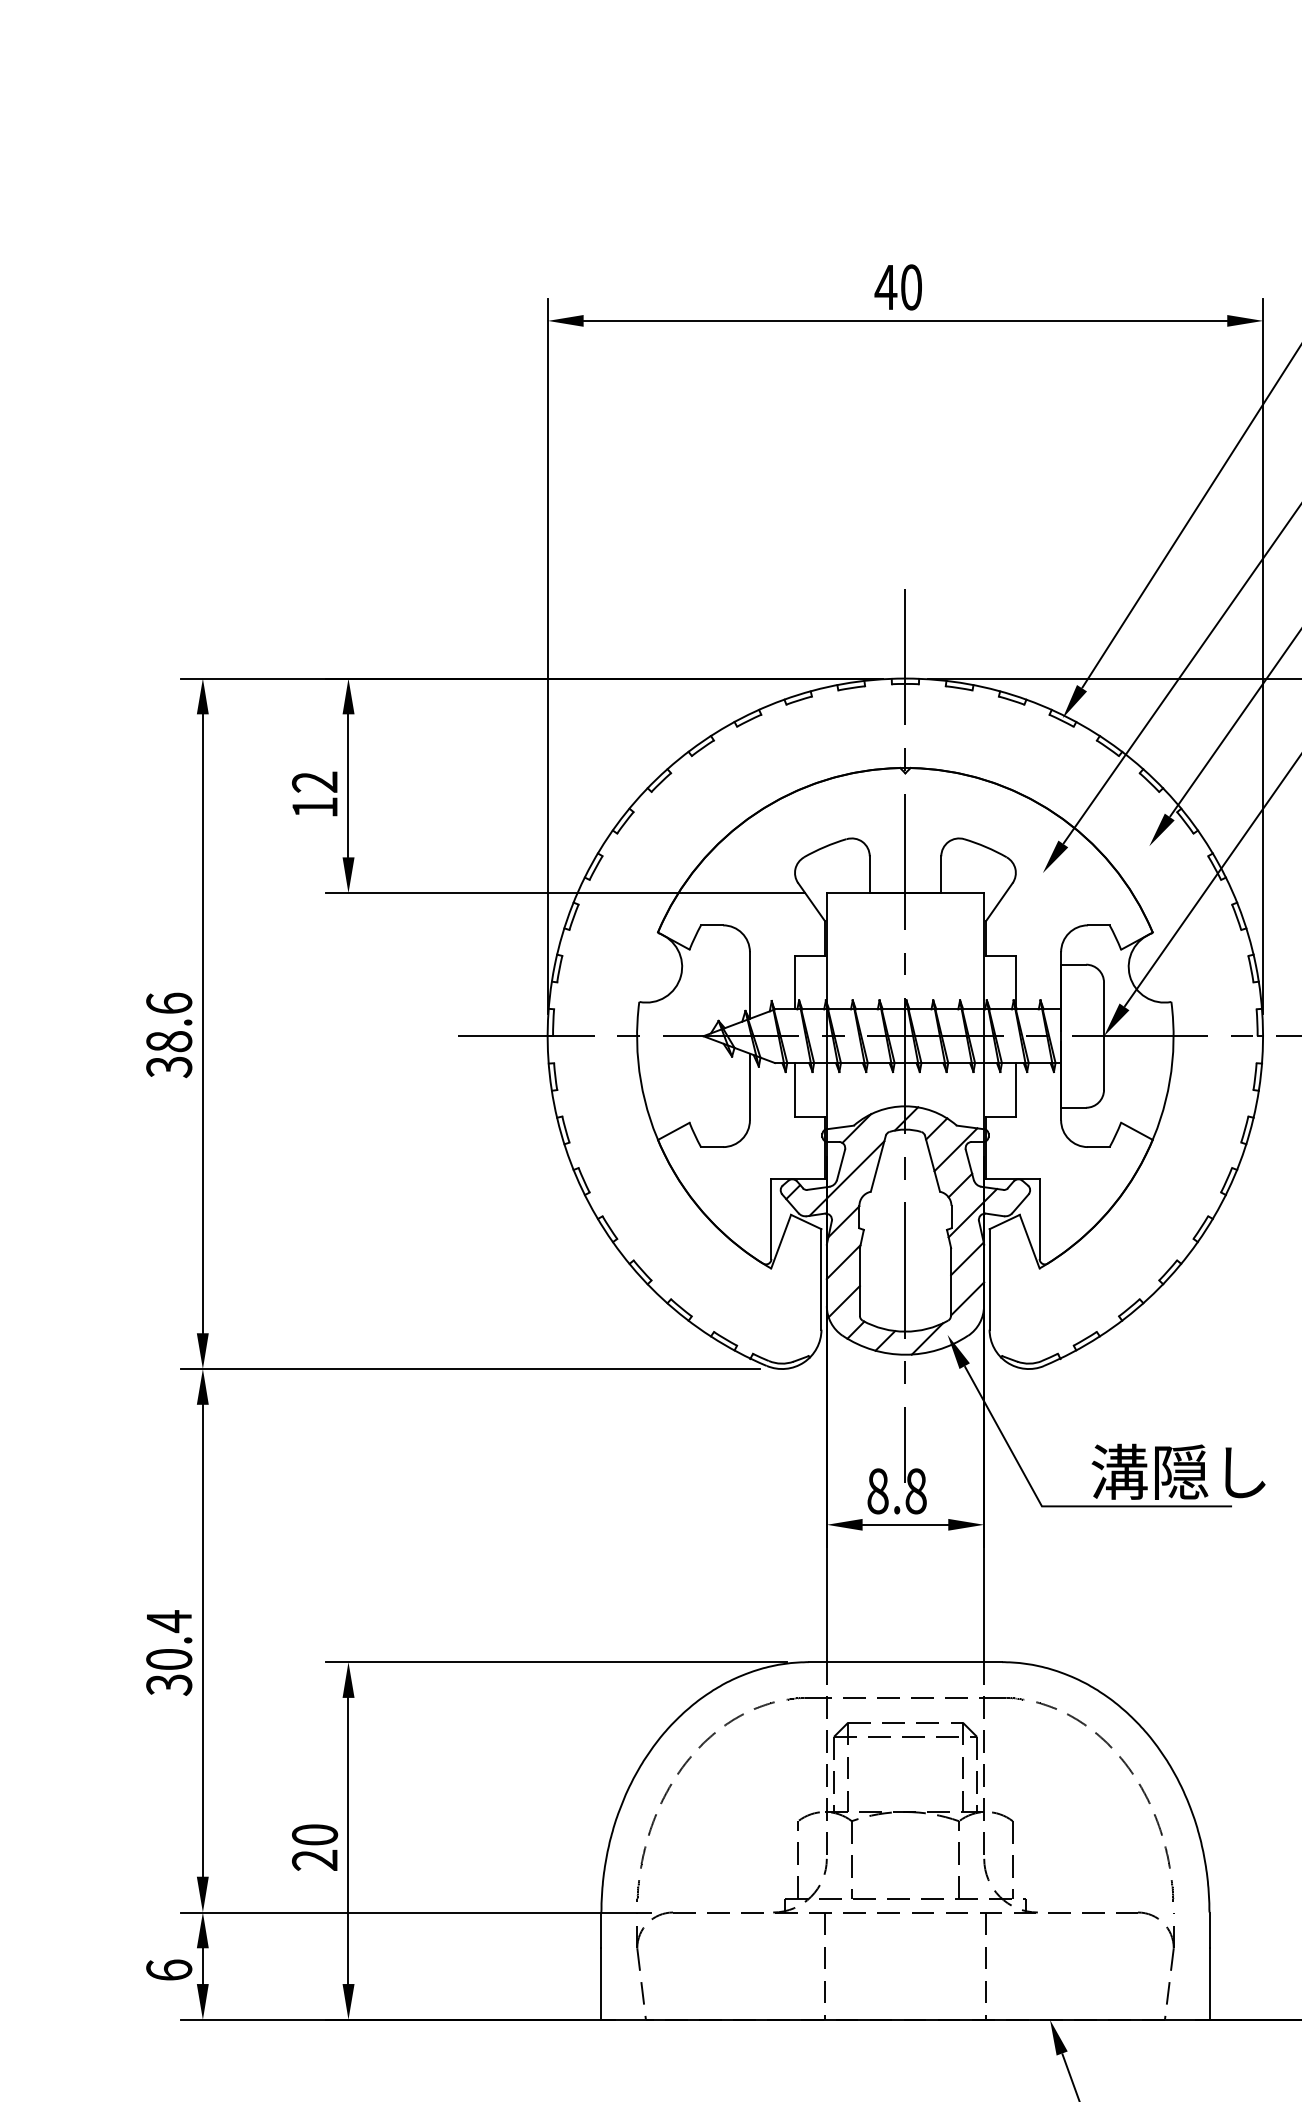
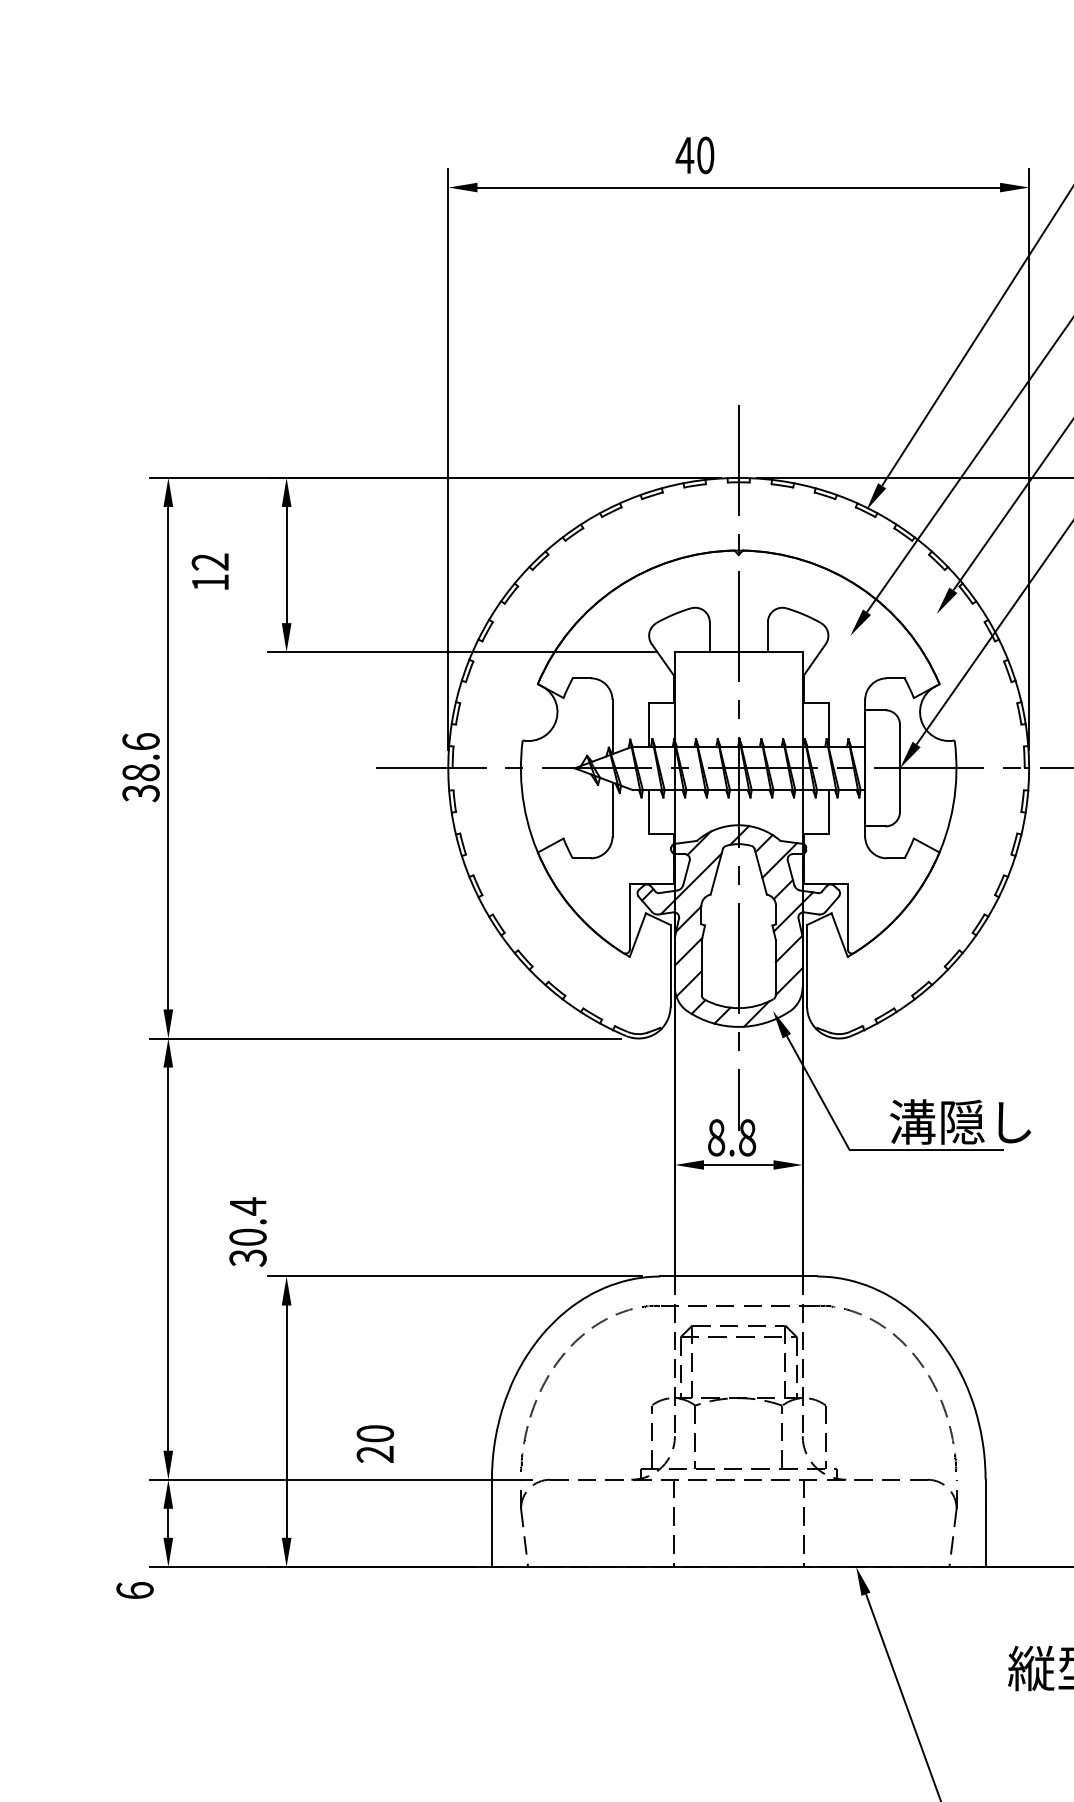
text: (897, 287) -> (694, 155), moved
text: (313, 793) -> (209, 571), moved
text: (168, 1652) -> (247, 1231), moved
text: (315, 1846) -> (375, 1443), moved
text: (168, 1970) -> (134, 1590), moved

